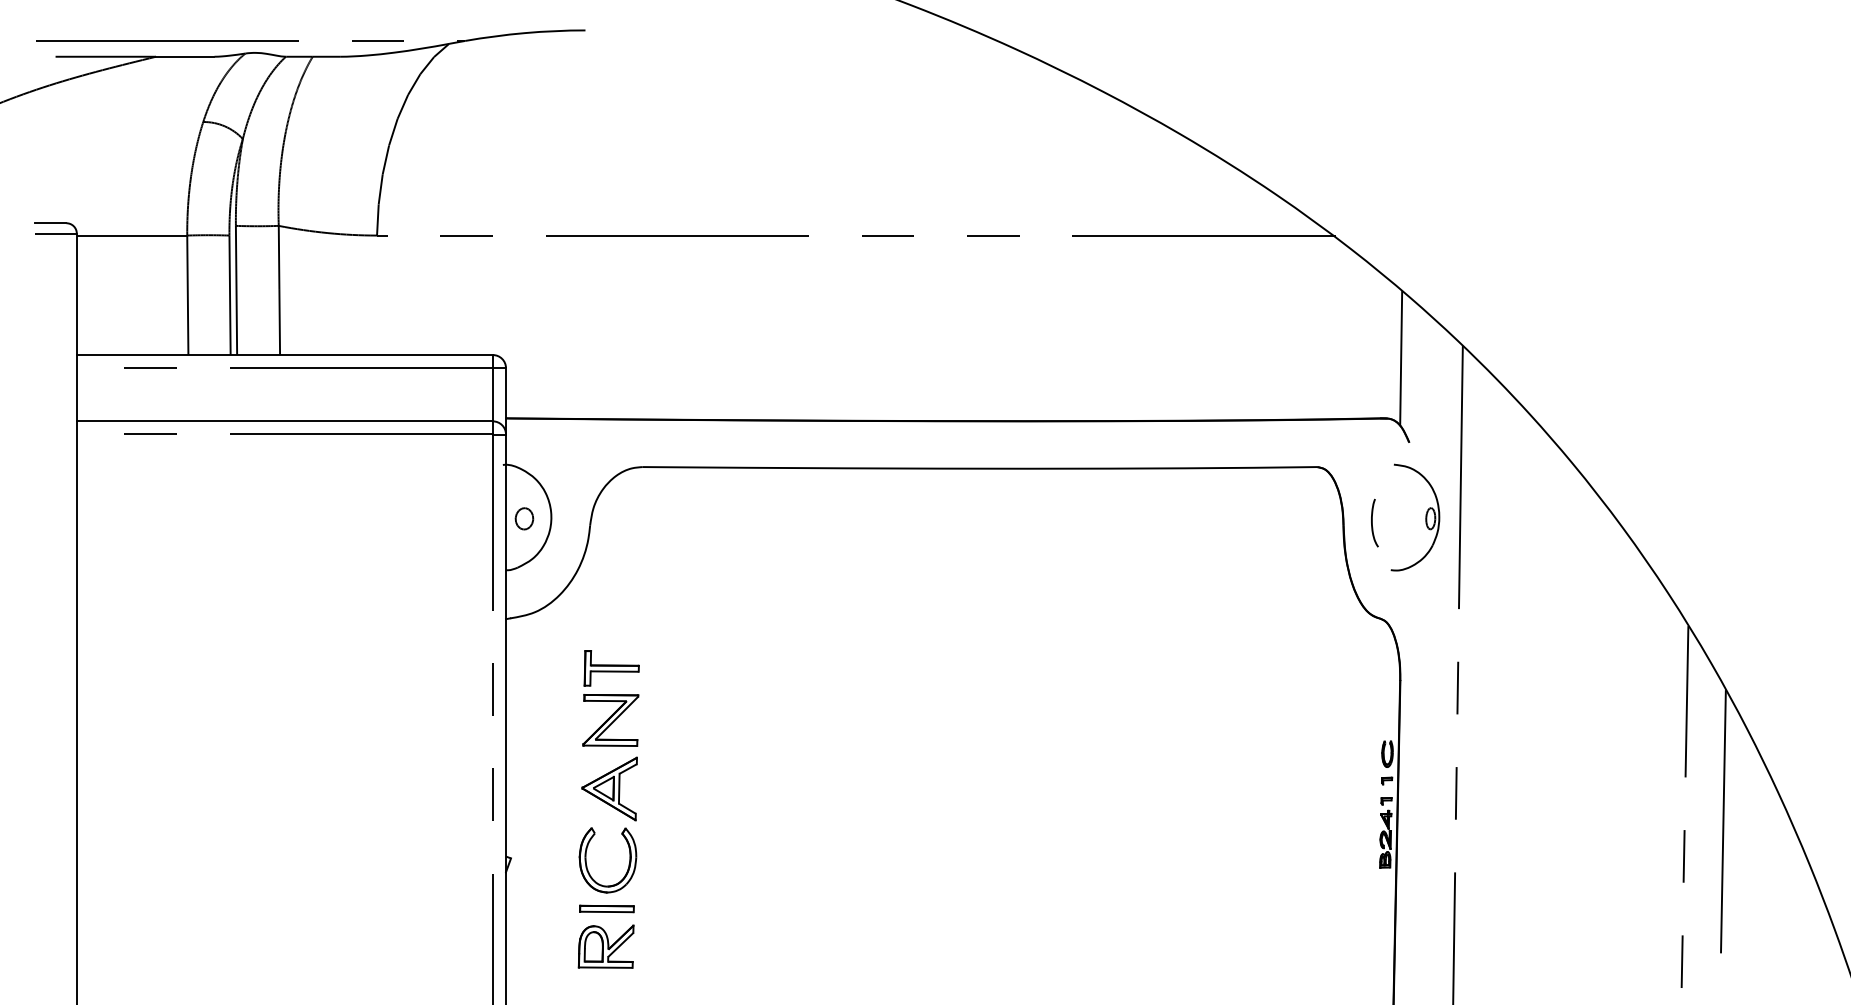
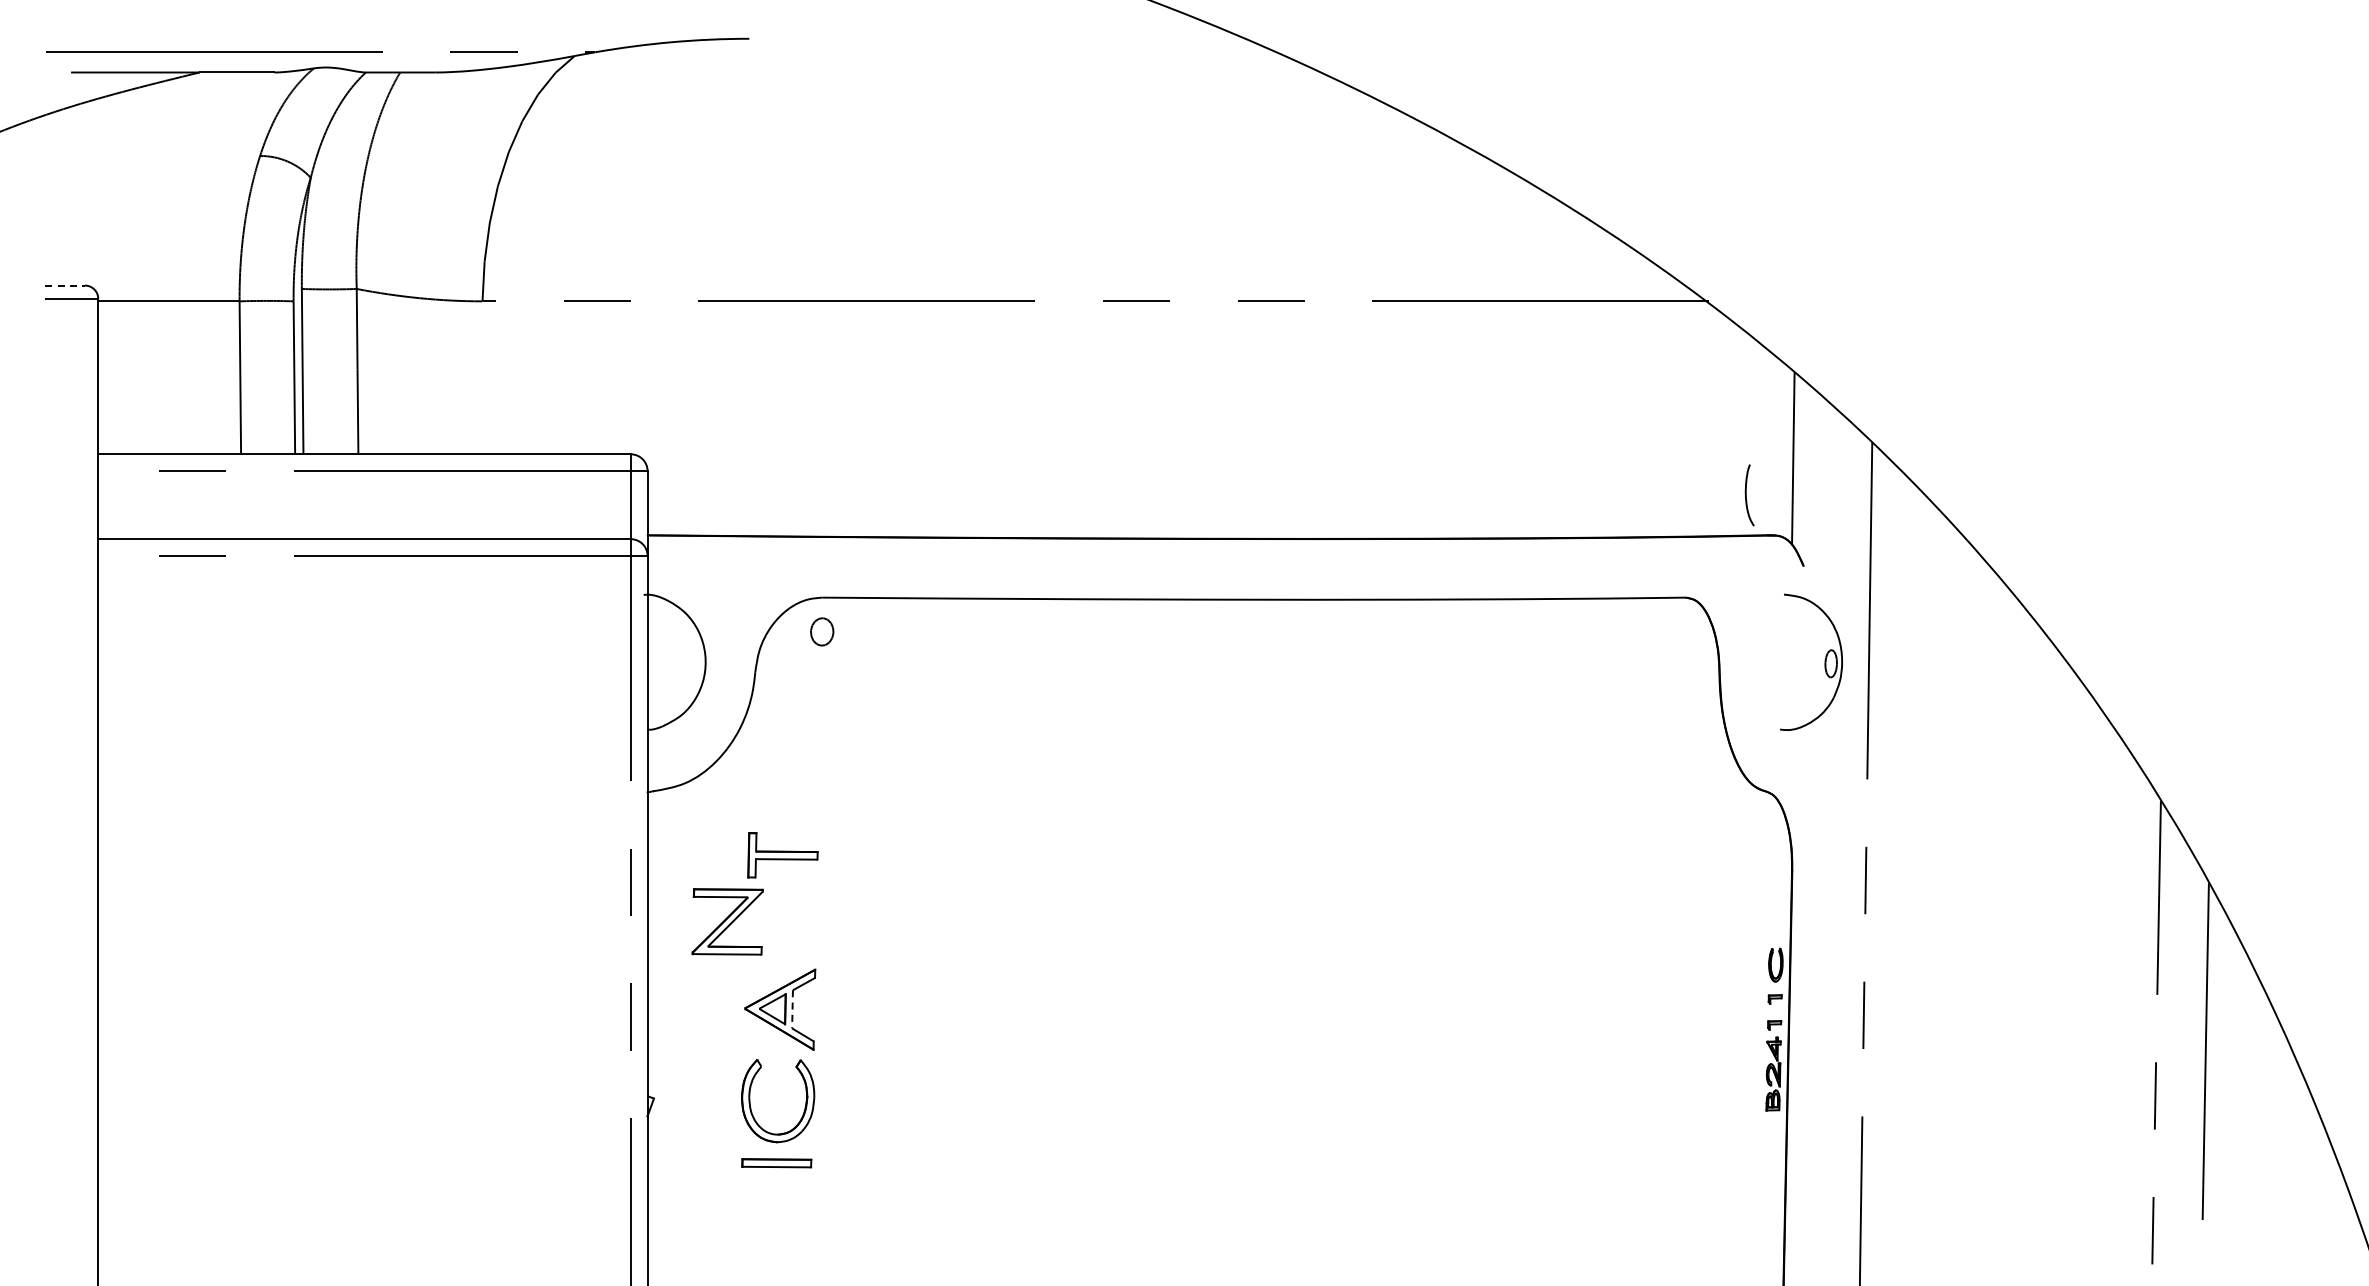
line: (51, 223) -> (65, 285), solid -> dashed
part: (524, 518) -> (822, 631), moved
curve: (1372, 523) -> (1746, 495), moved
part: (610, 720) -> (727, 921), moved
line: (619, 788) -> (792, 1009), solid -> dashed
part: (605, 946) -> (775, 1211), removed

